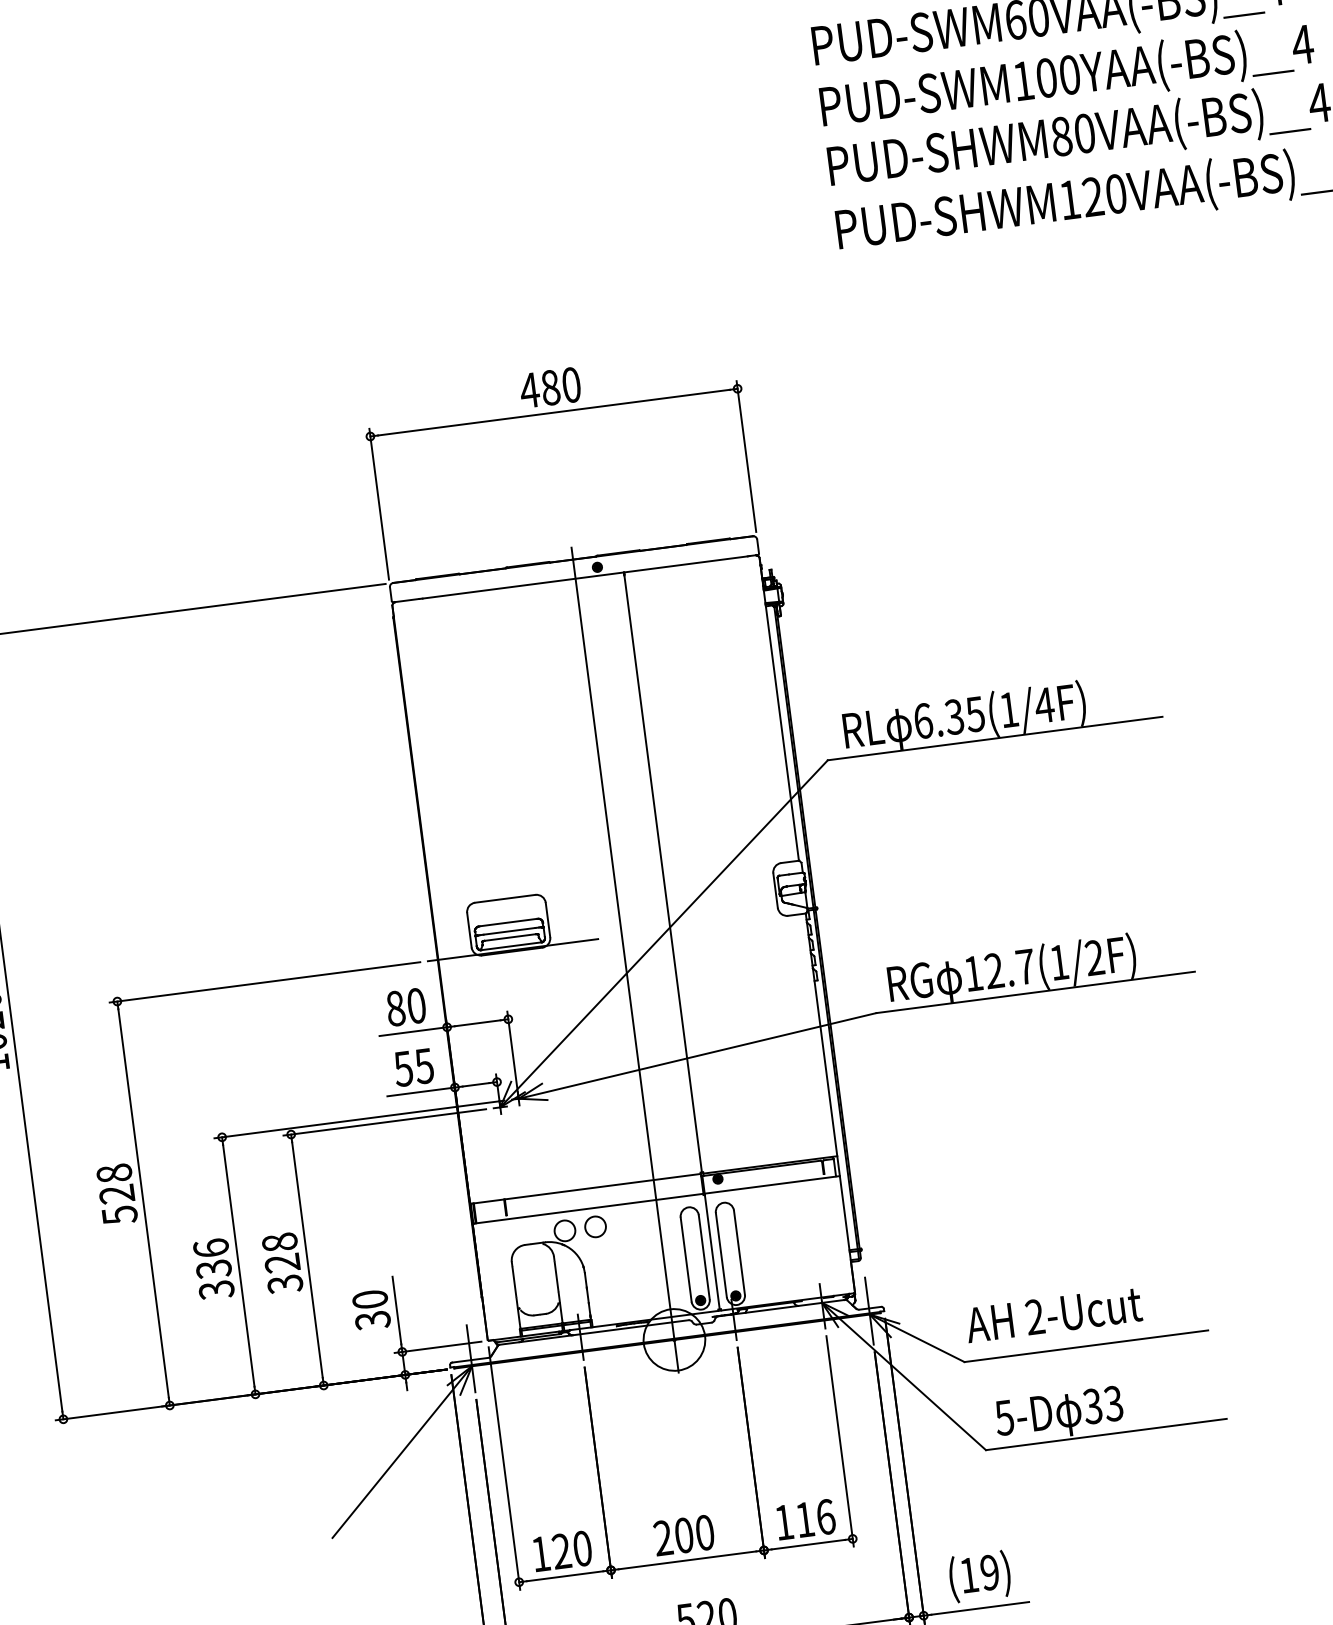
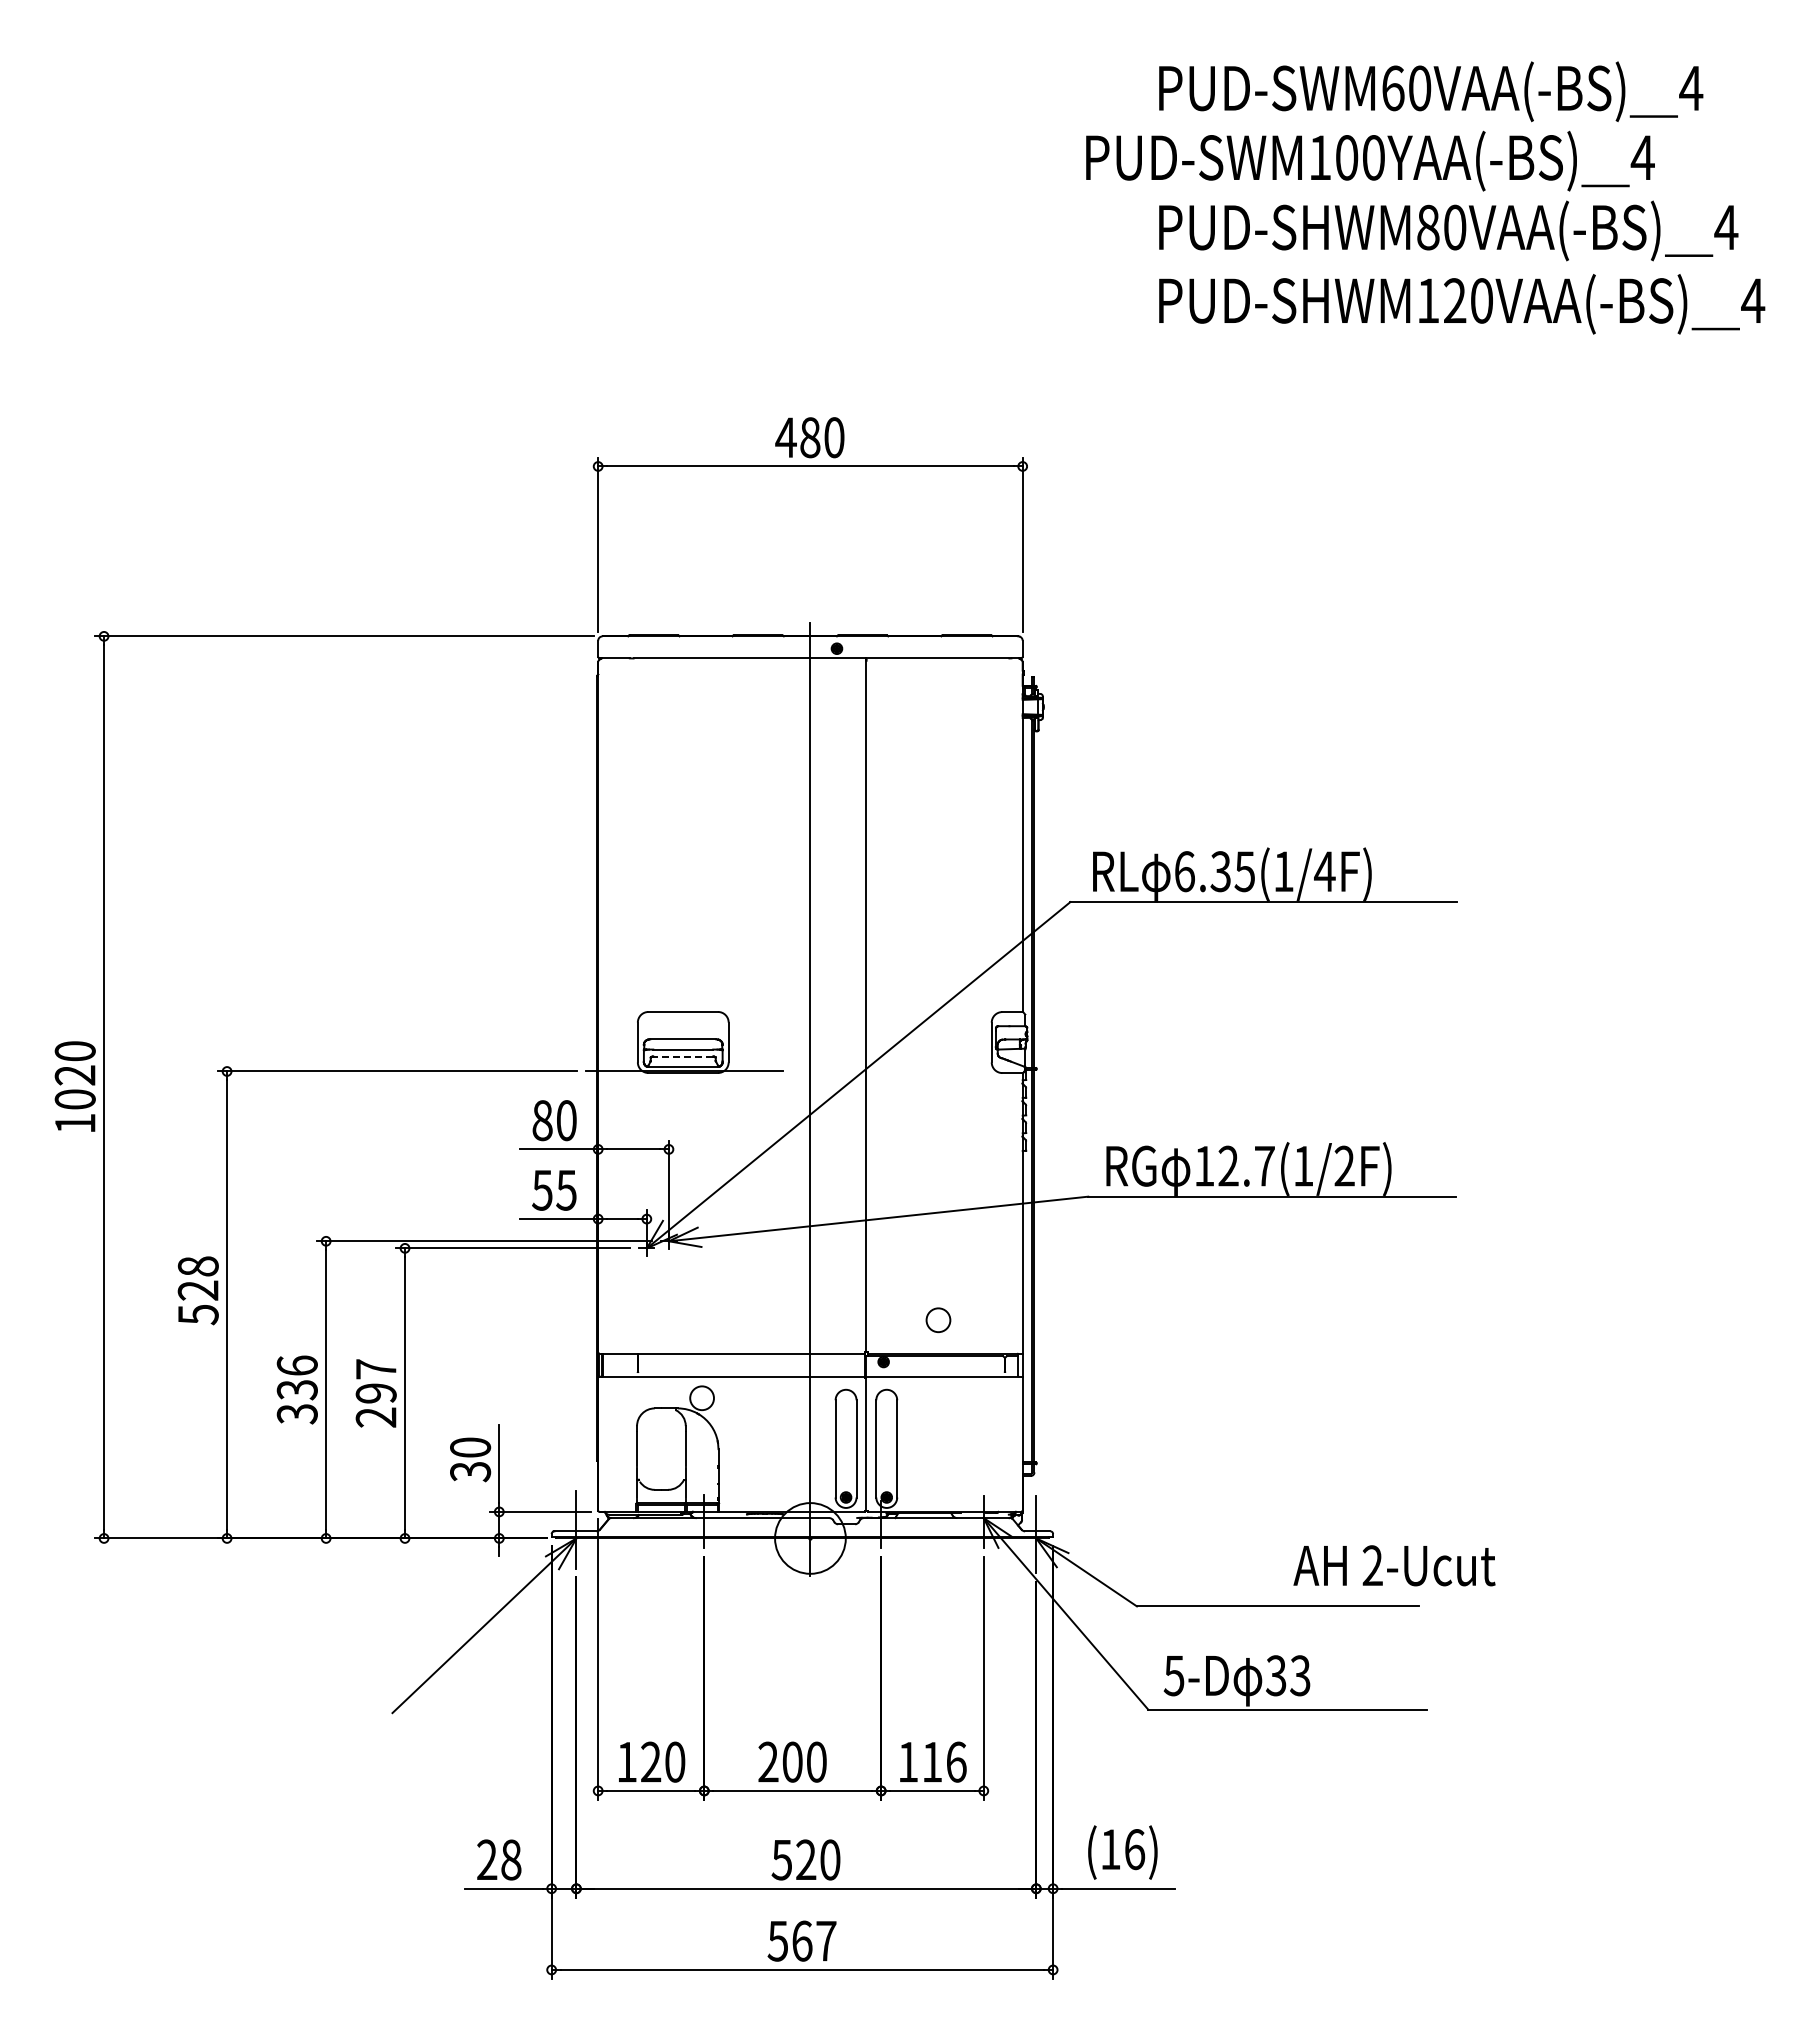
text: (1067, 77) -> (1370, 160), moved
line: (510, 937) -> (683, 1056), solid -> dashed
circle: (595, 1227) -> (938, 1320), moved
text: (281, 1263) -> (375, 1393), 328 -> 297
text: (1053, 1314) -> (1394, 1565), moved
text: (989, 1572) -> (1134, 1849), (19) -> (16)

